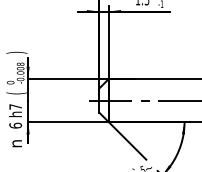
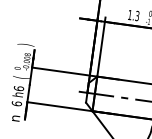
text: (15, 106) -> (18, 88), h7 -> h6

